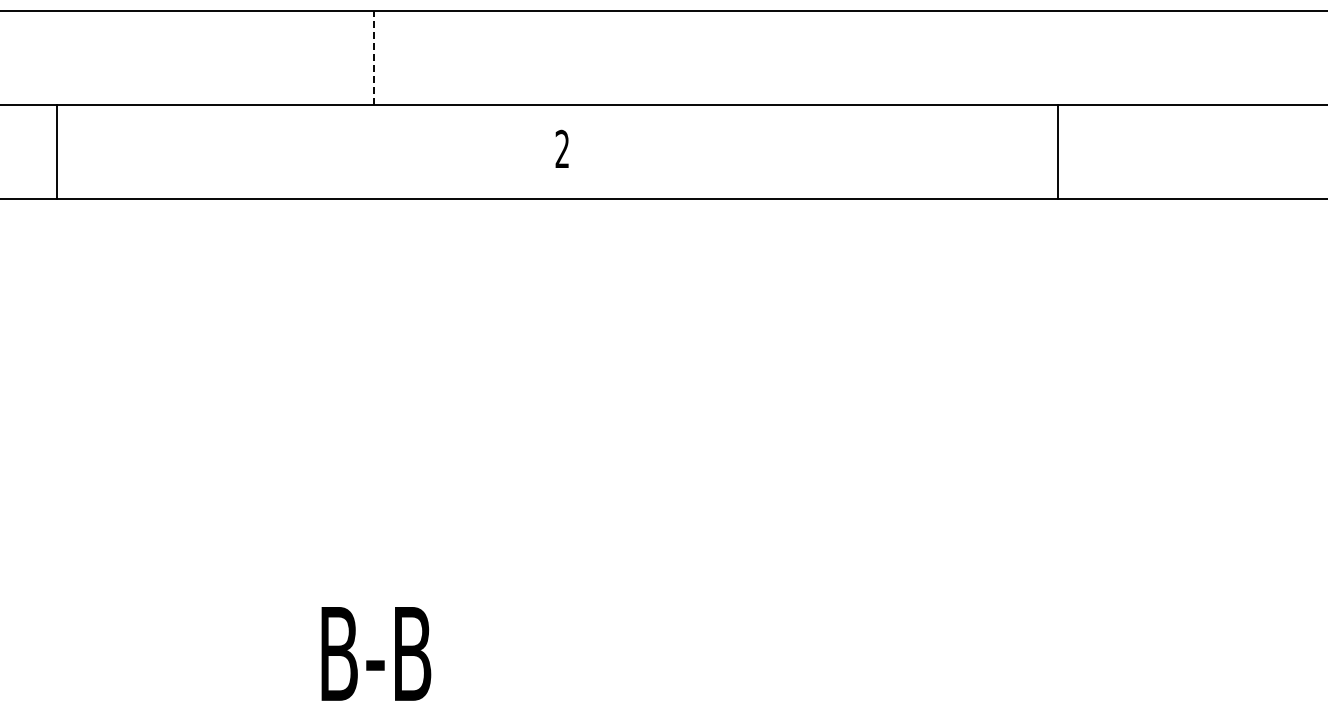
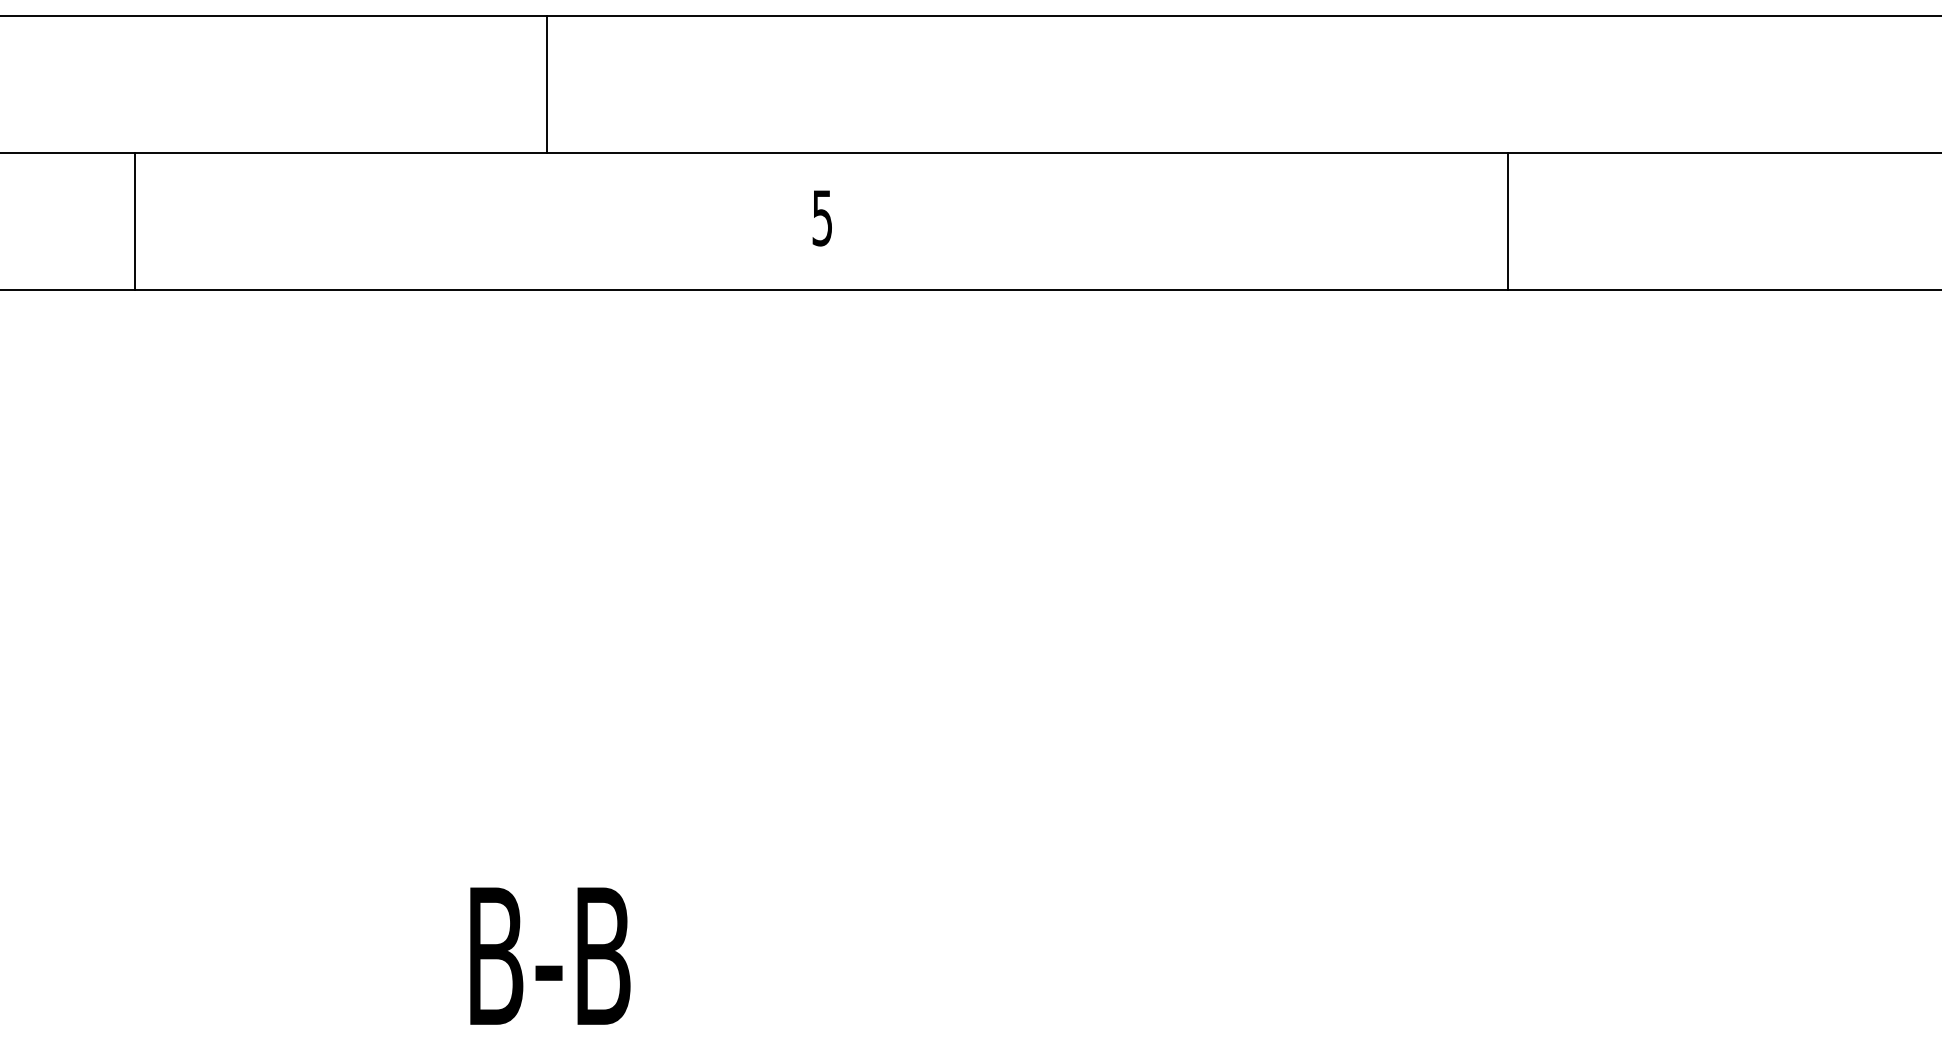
line: (374, 57) -> (547, 83), dashed -> solid
text: (561, 148) -> (821, 217), 2 -> 5
line: (56, 151) -> (135, 221), moved
line: (1057, 151) -> (1507, 221), moved

